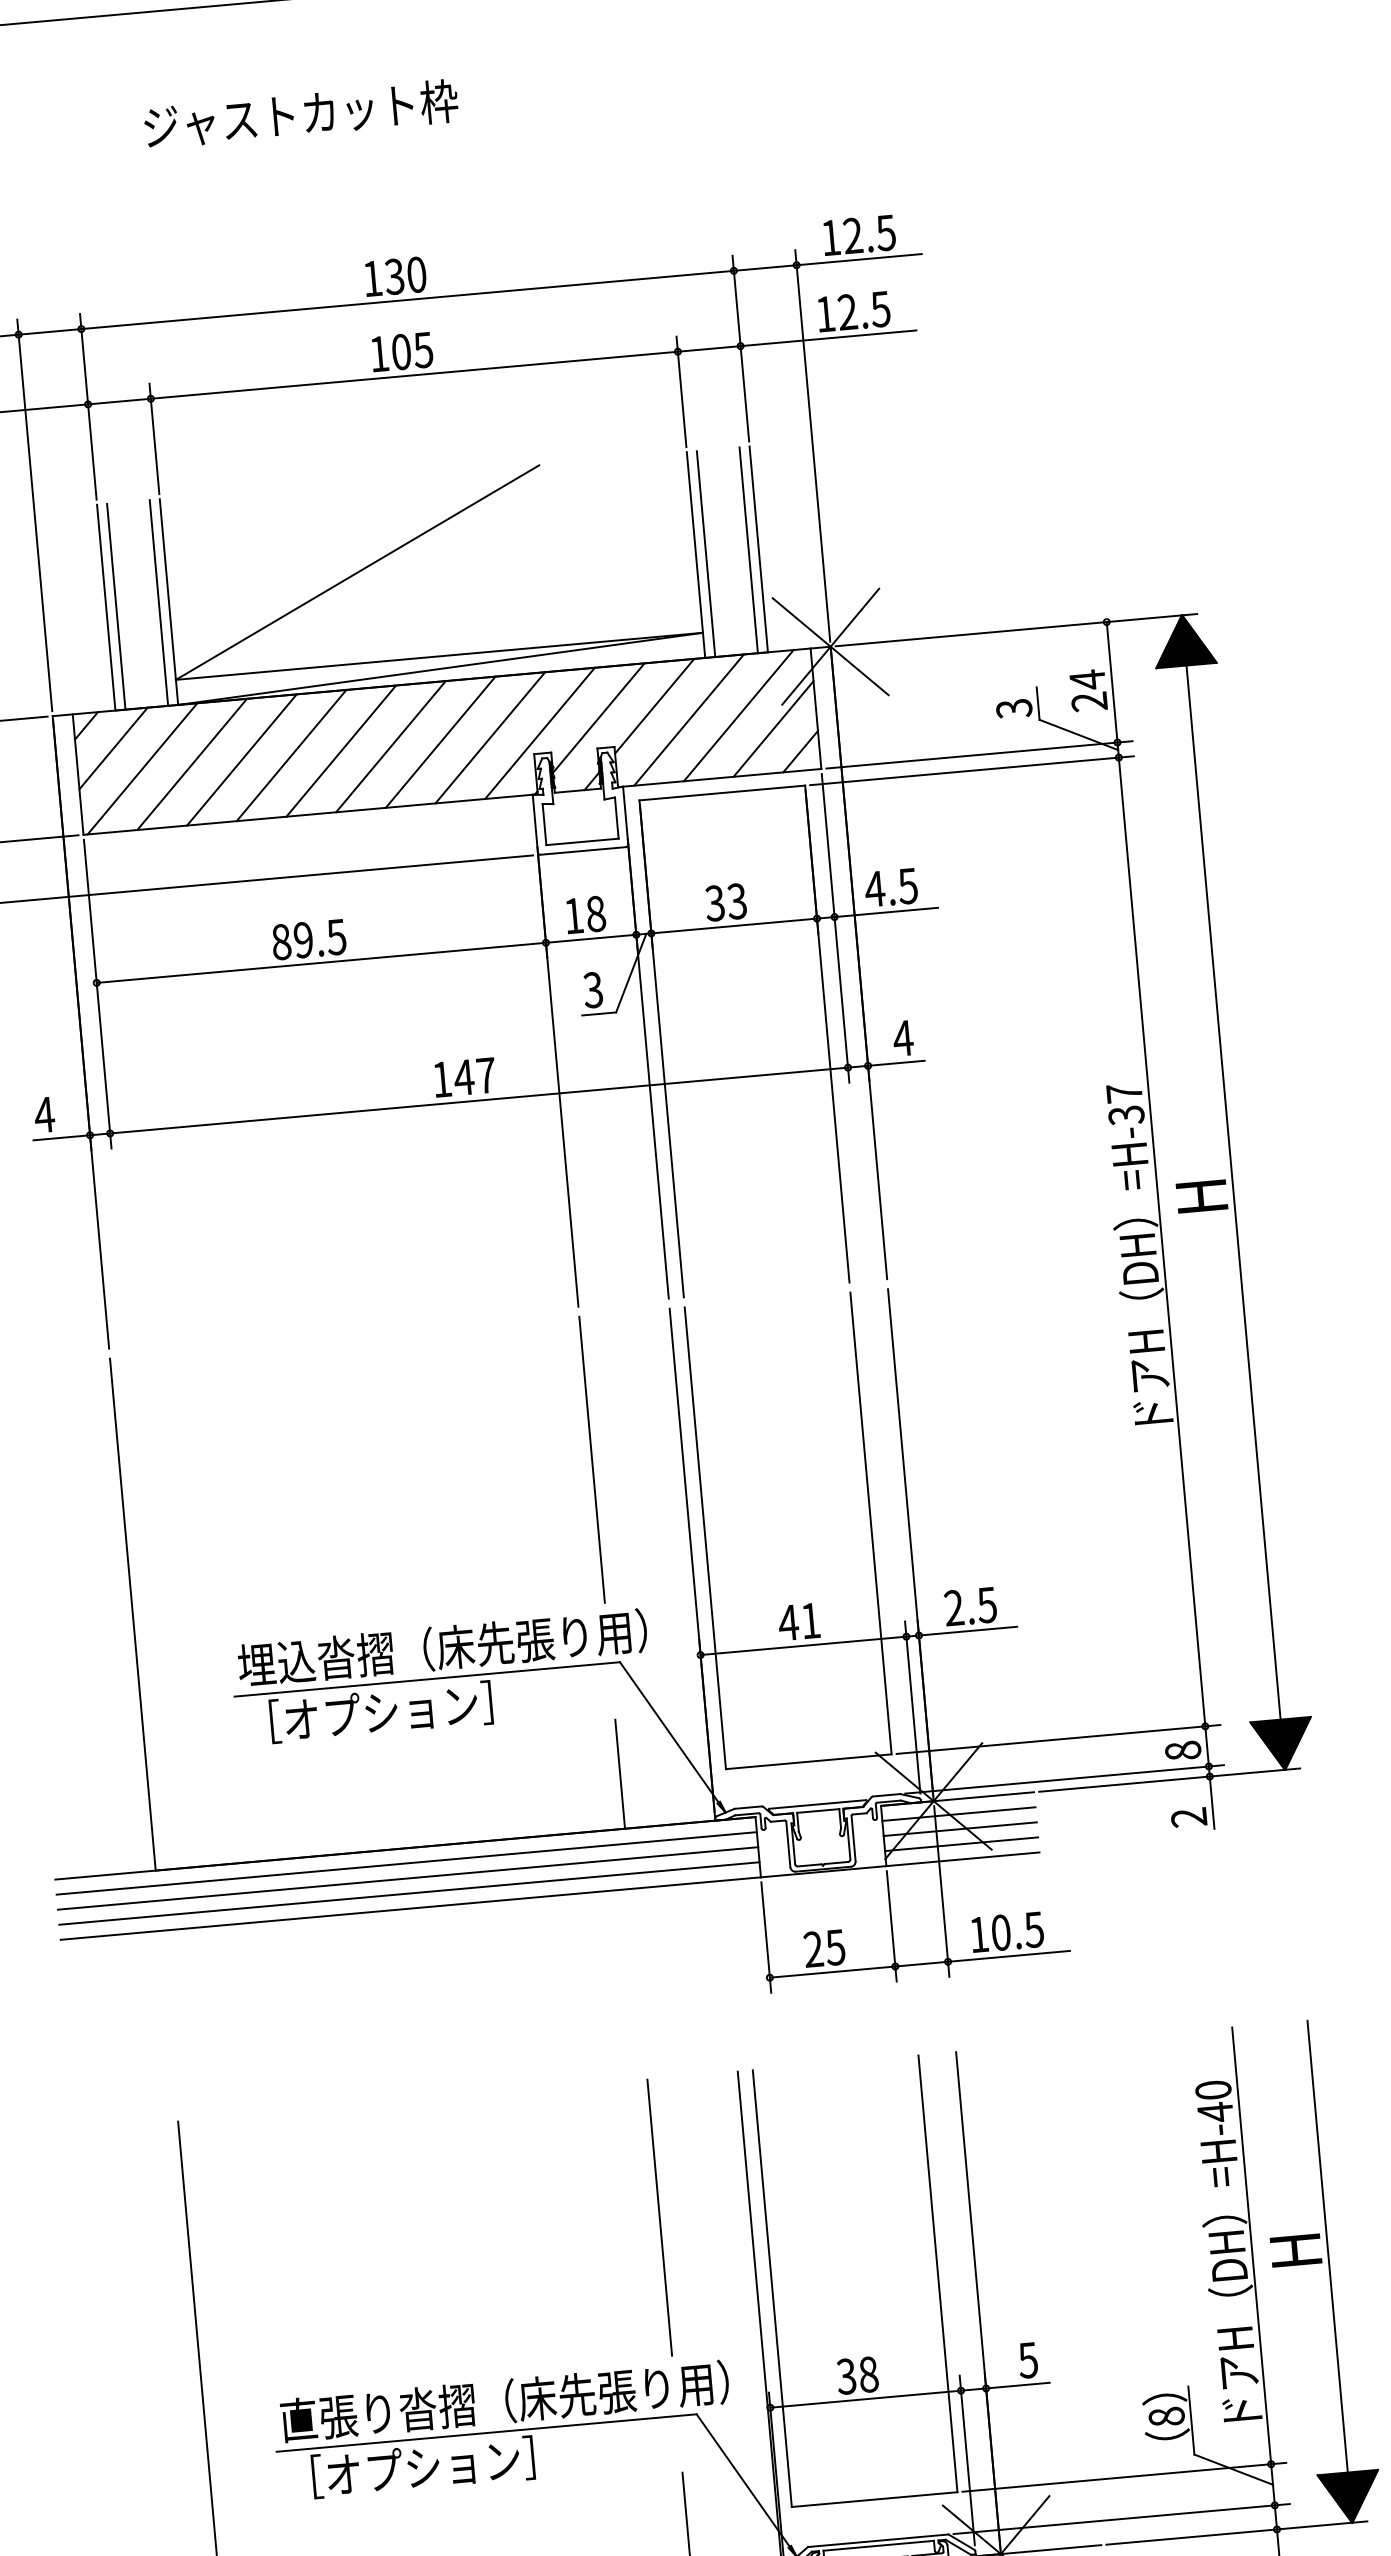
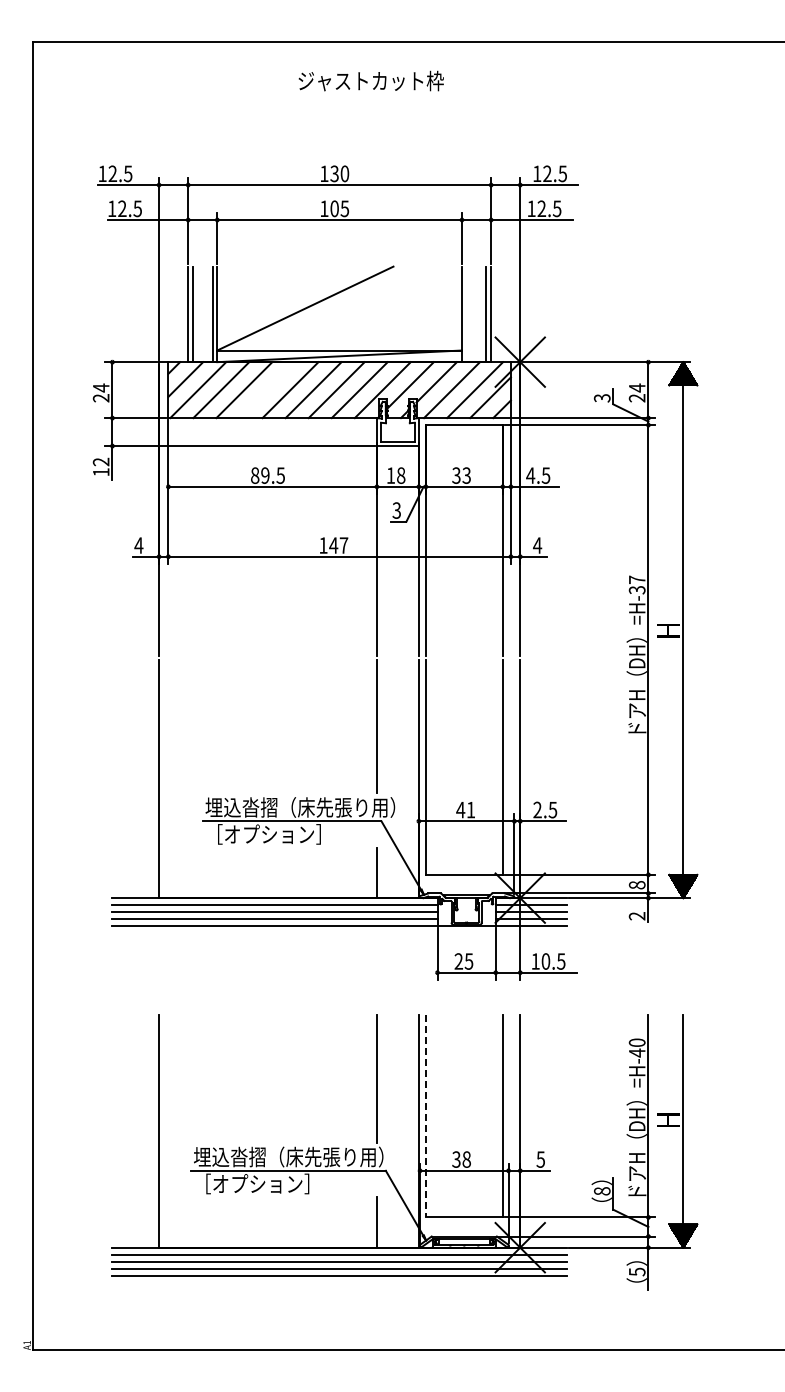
text: (299, 112) -> (370, 80), moved
line: (705, 554) -> (466, 314), removed
line: (291, 756) -> (267, 390), removed
line: (771, 2289) -> (425, 1116), solid -> dashed
text: (503, 2400) -> (297, 1156), 直張り沓摺（床先張り用） -> 埋込沓摺（床先張り用）

